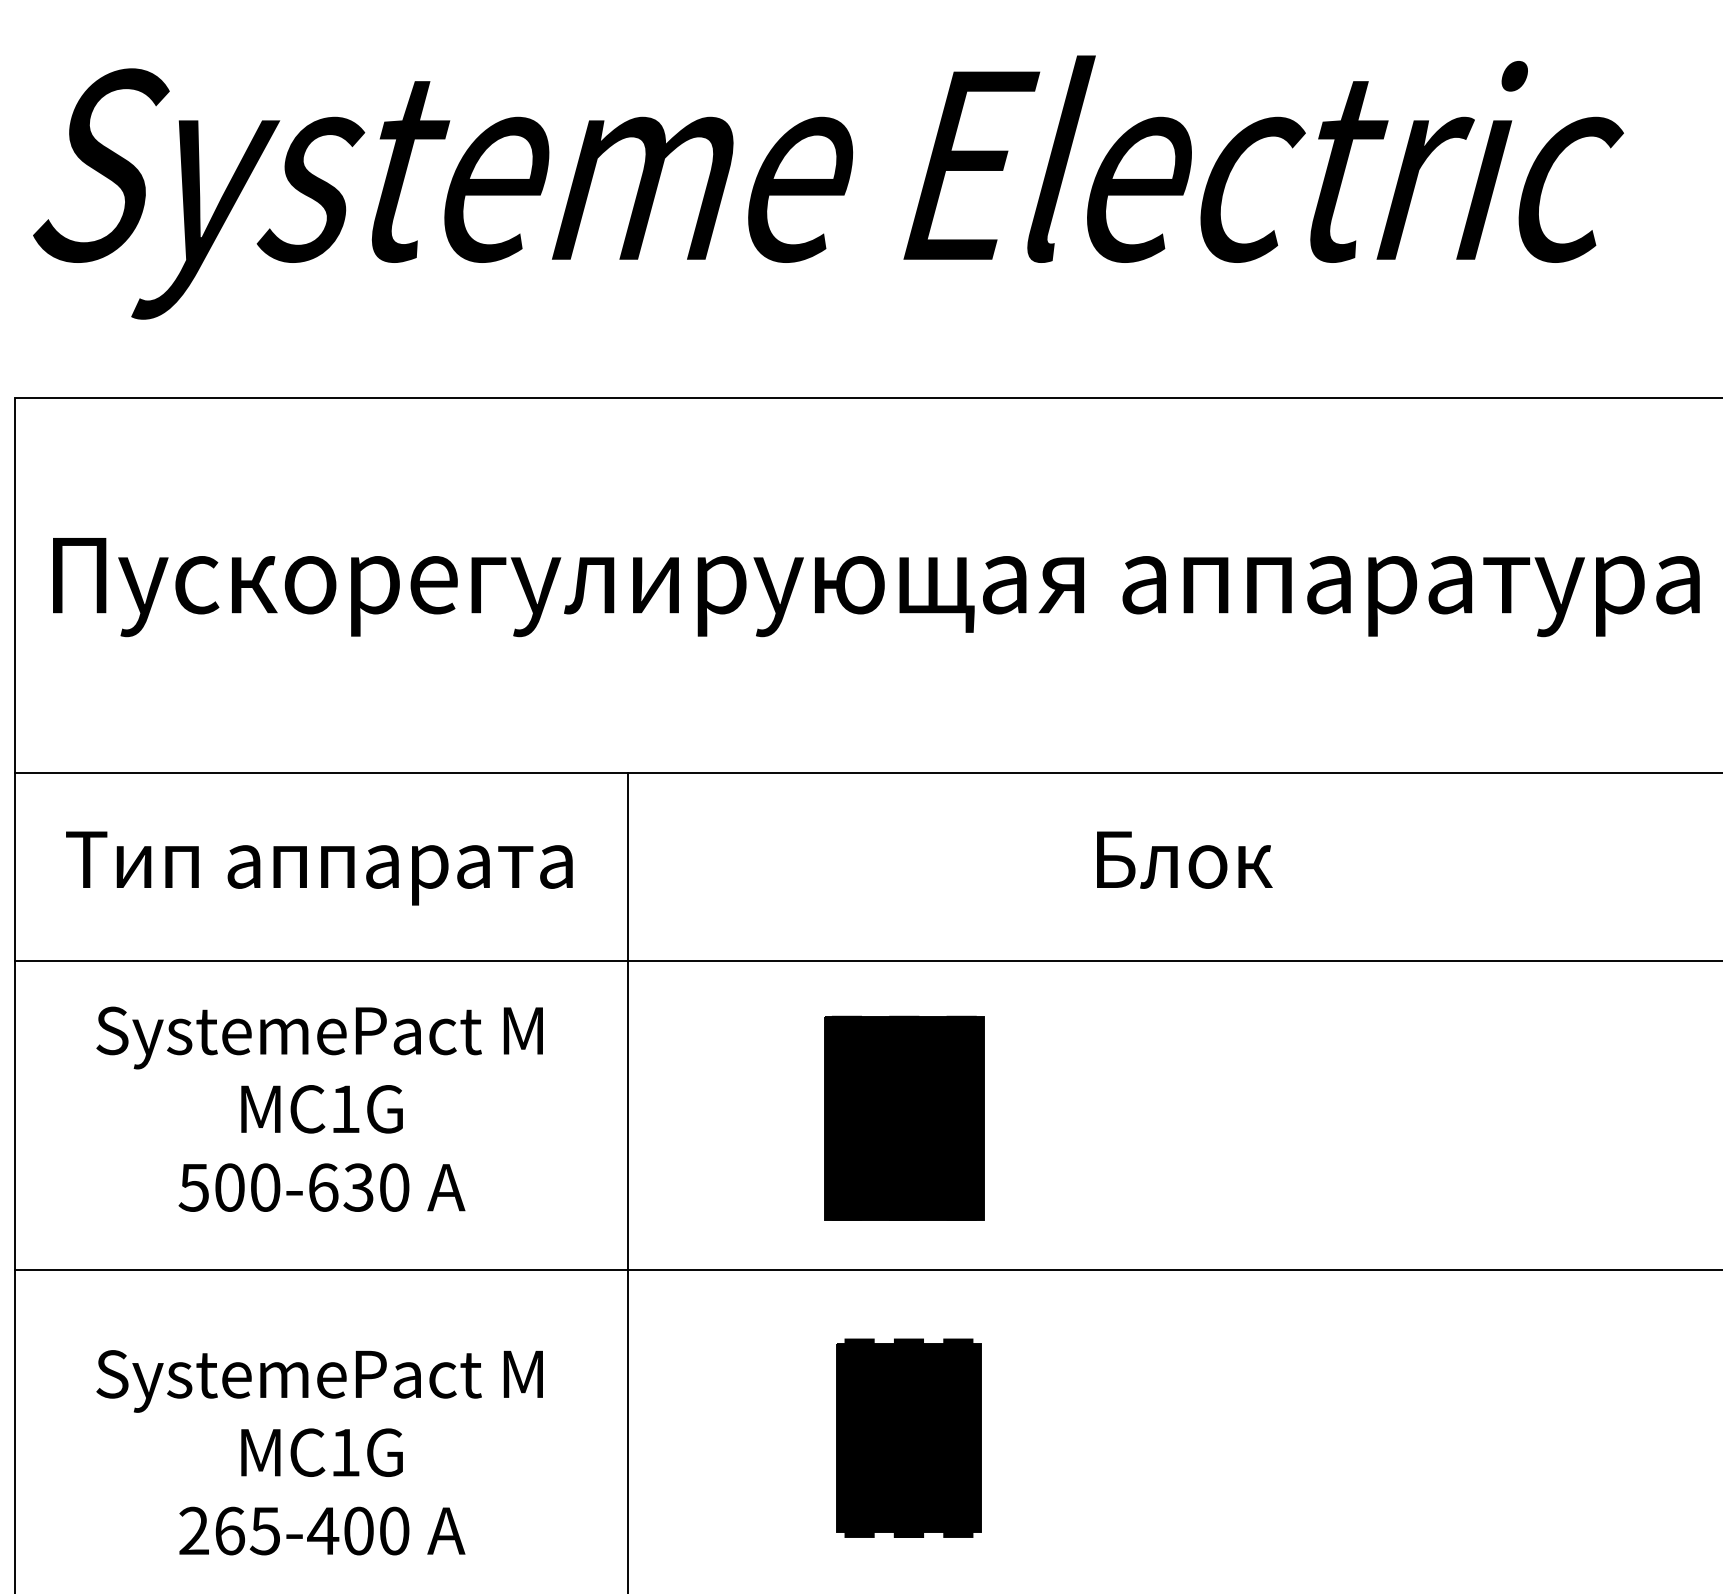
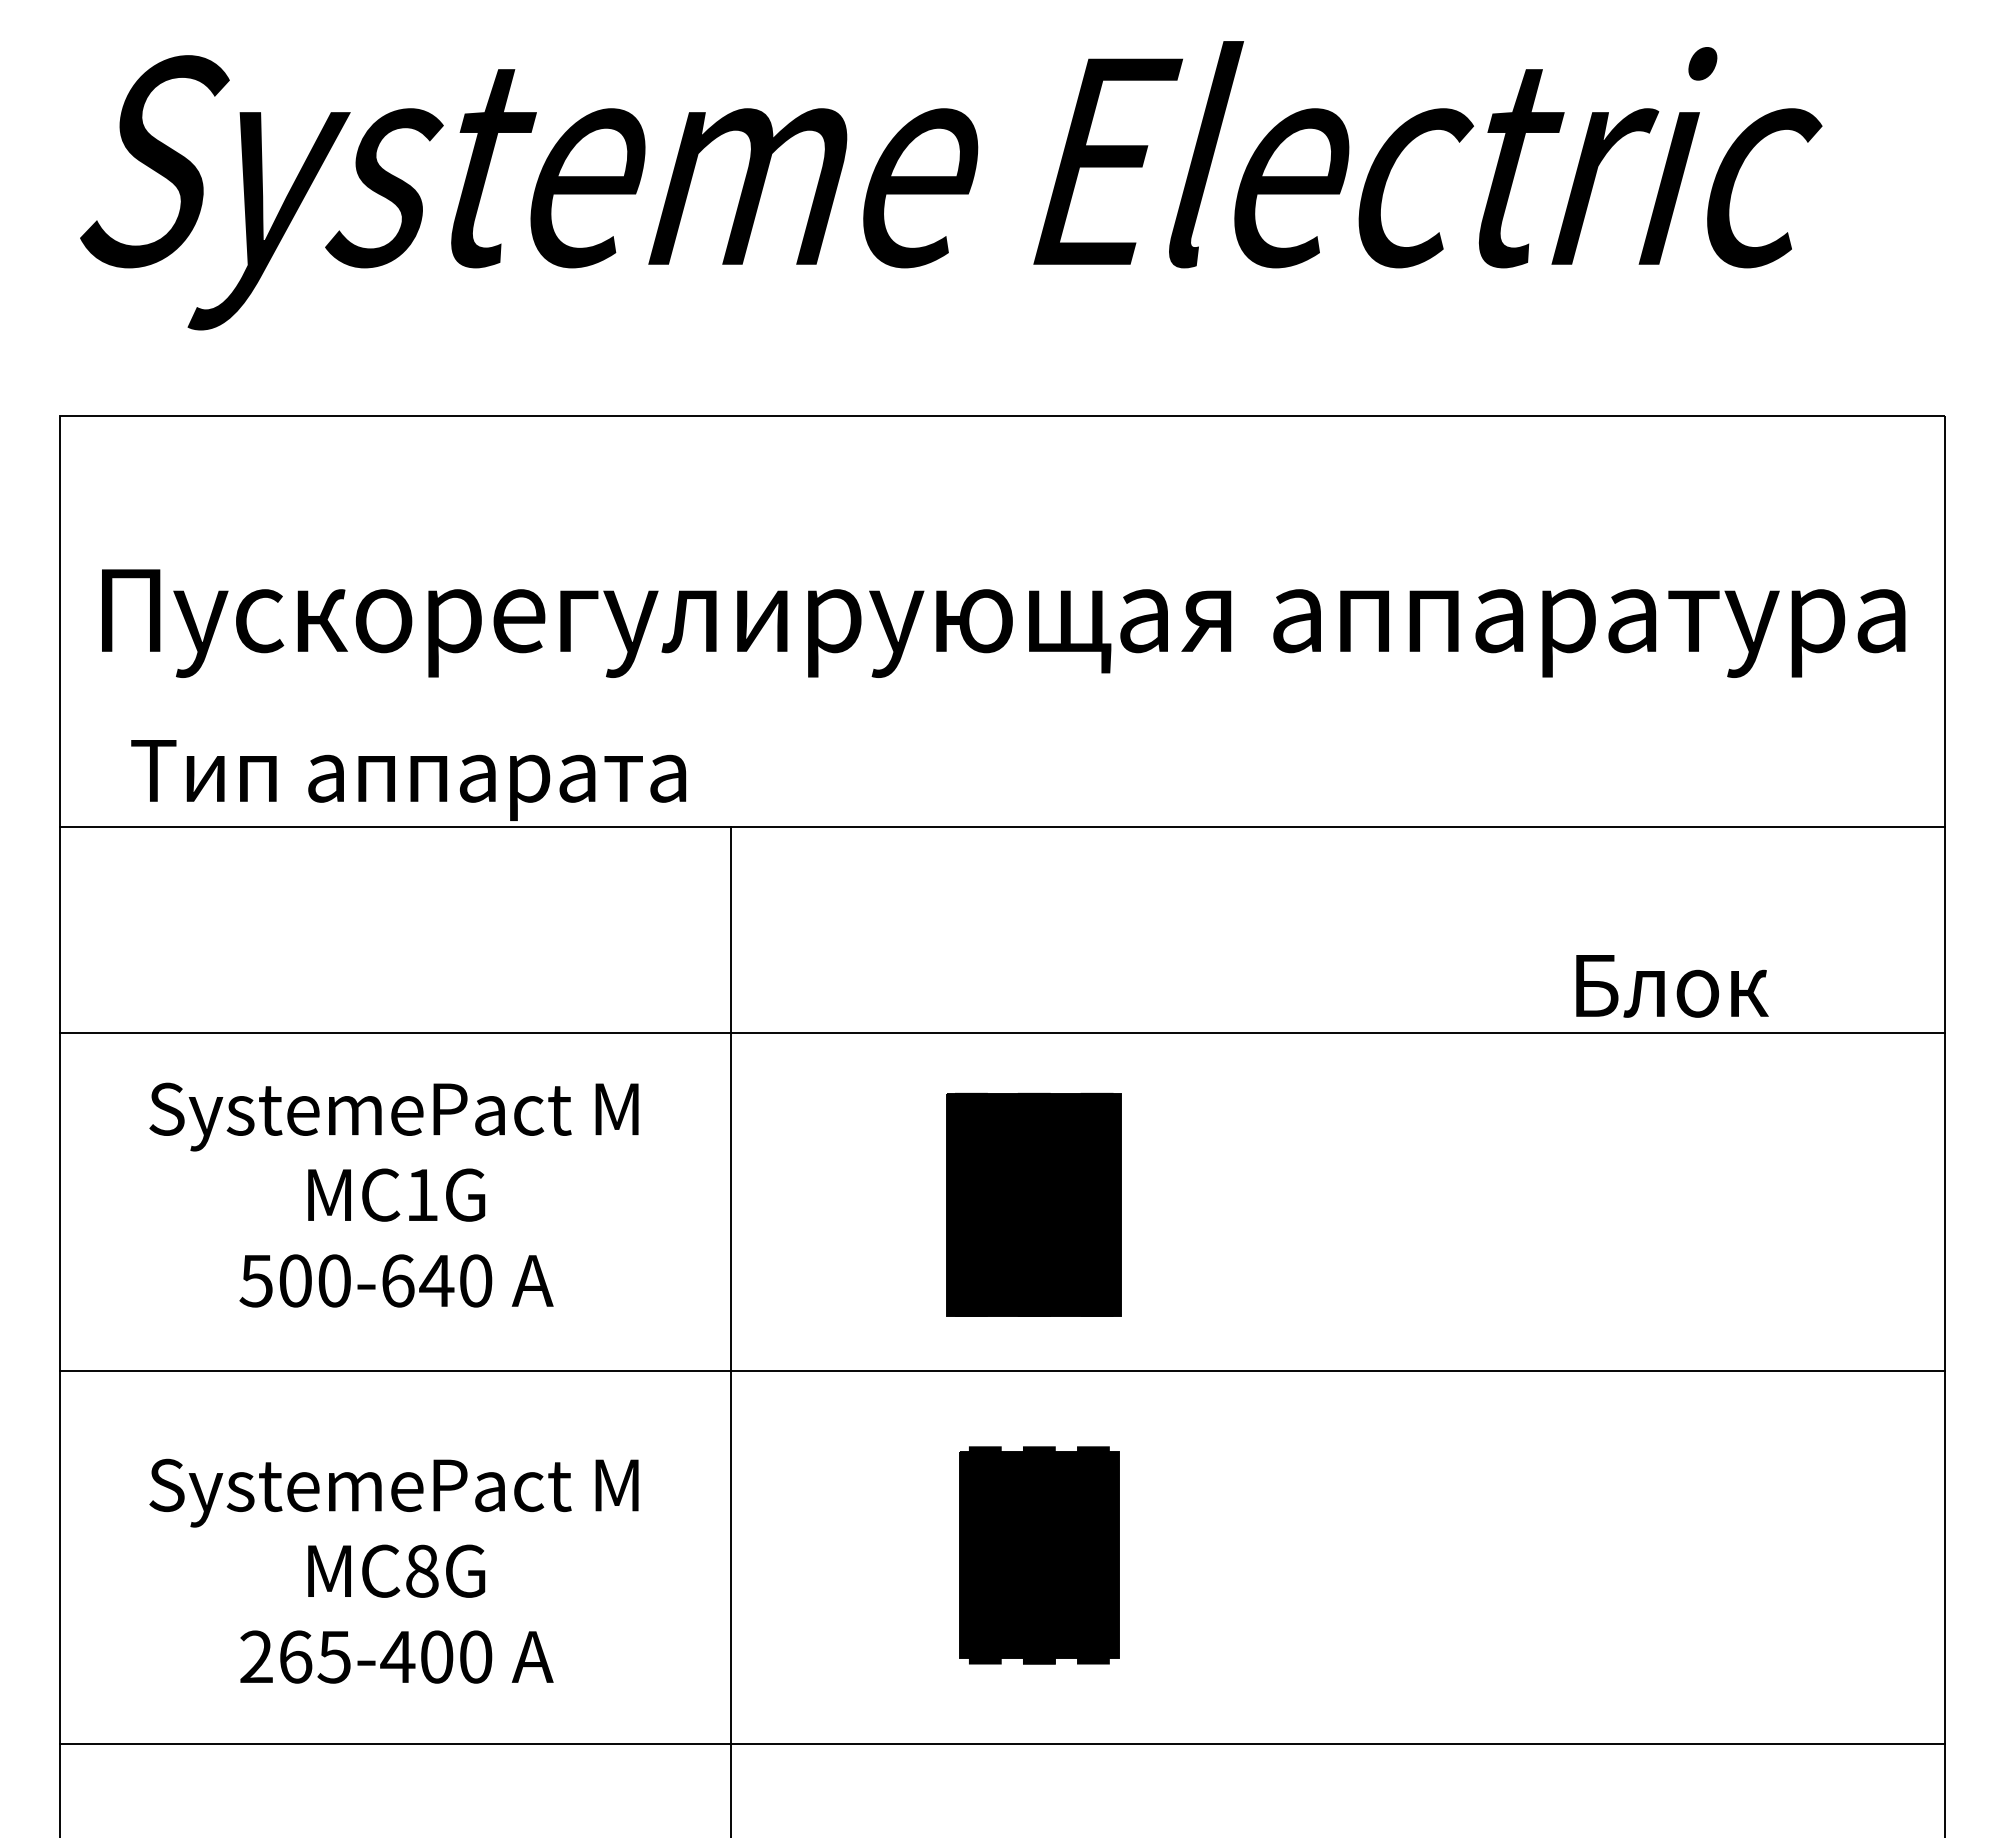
text: (1184, 860) -> (1672, 986), moved
text: (319, 868) -> (408, 780), moved
text: (358, 1187) -> (436, 1280), 30 -> 40
text: (345, 1452) -> (422, 1570), 1G^J -> 8G^J

